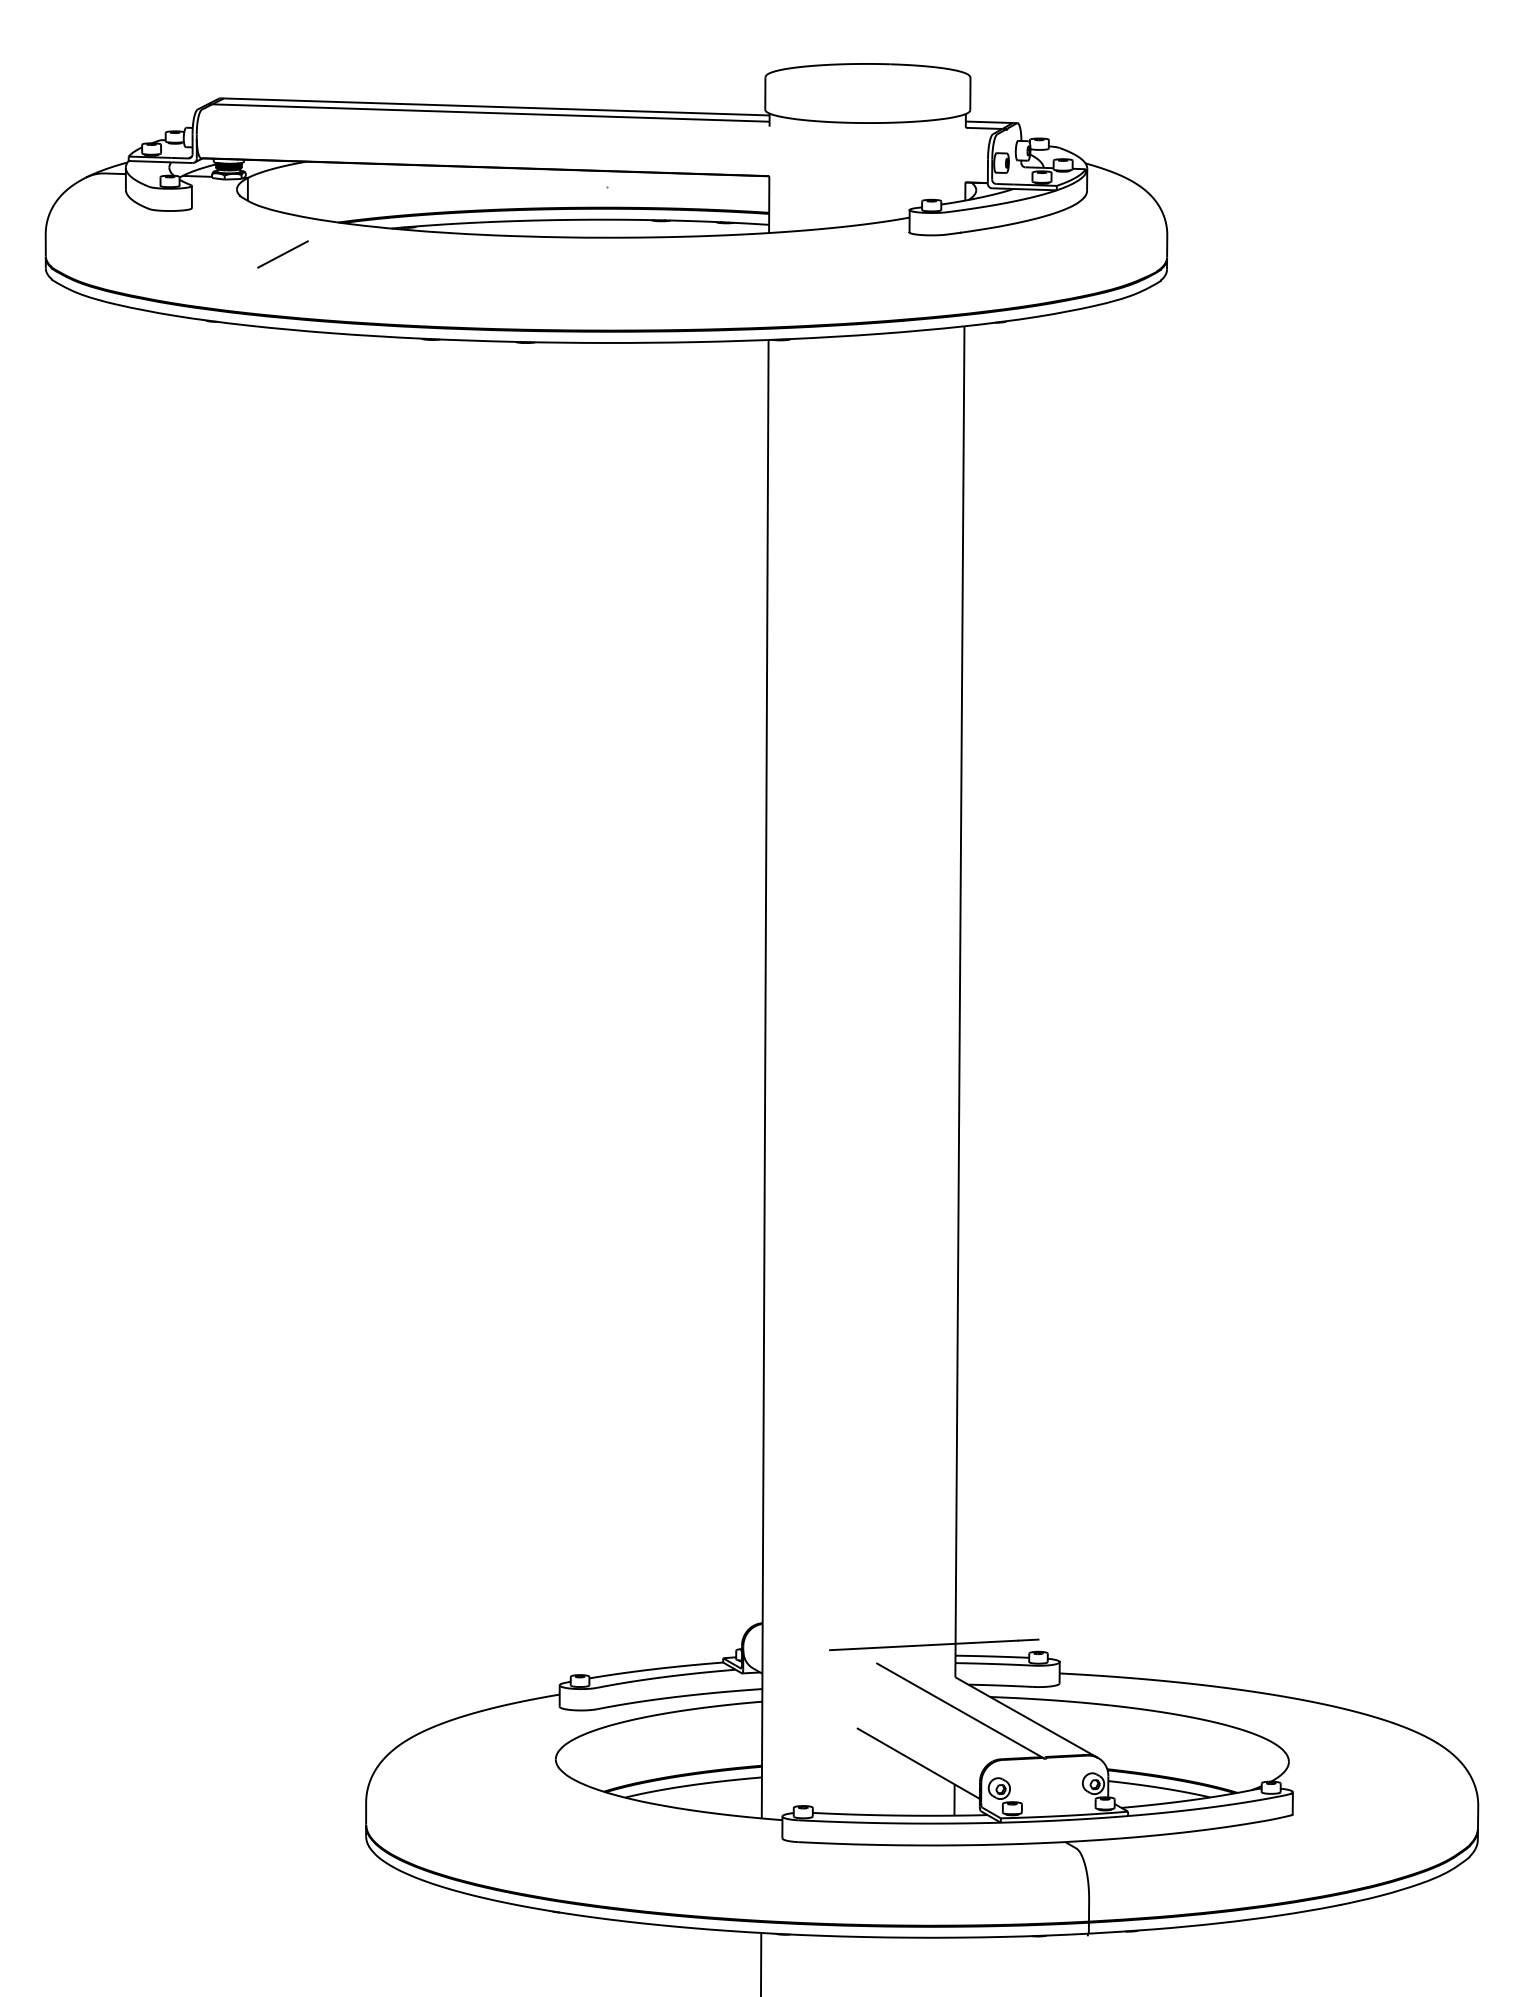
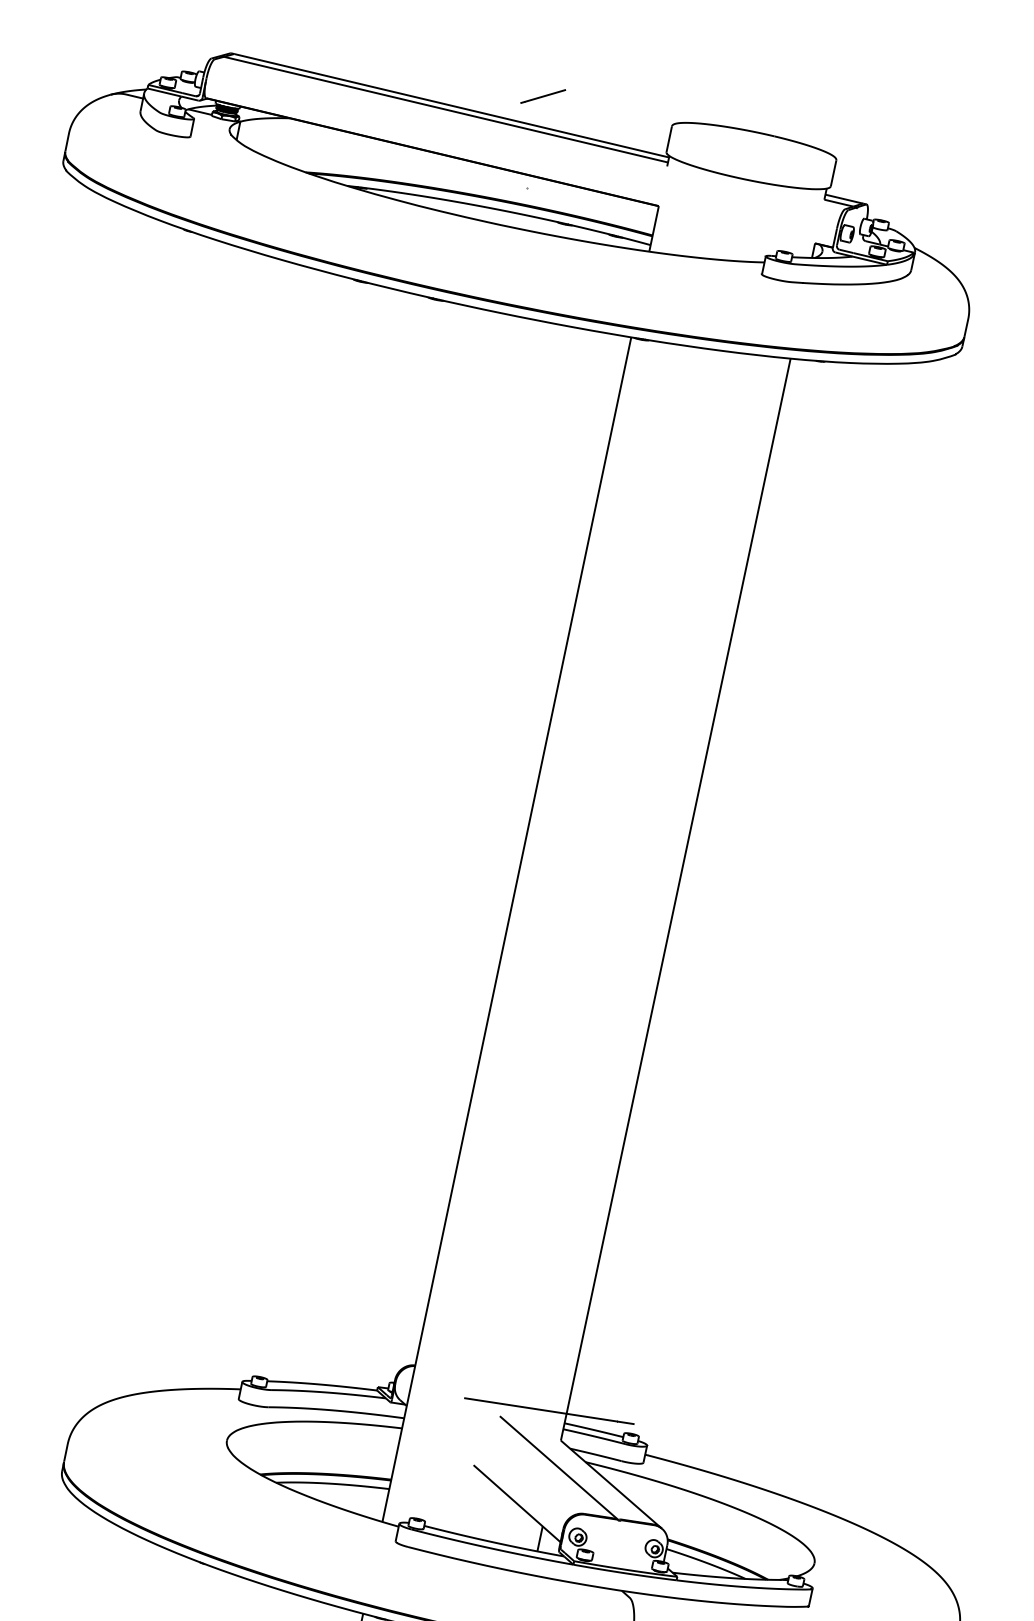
line: (282, 254) -> (542, 96), moved

